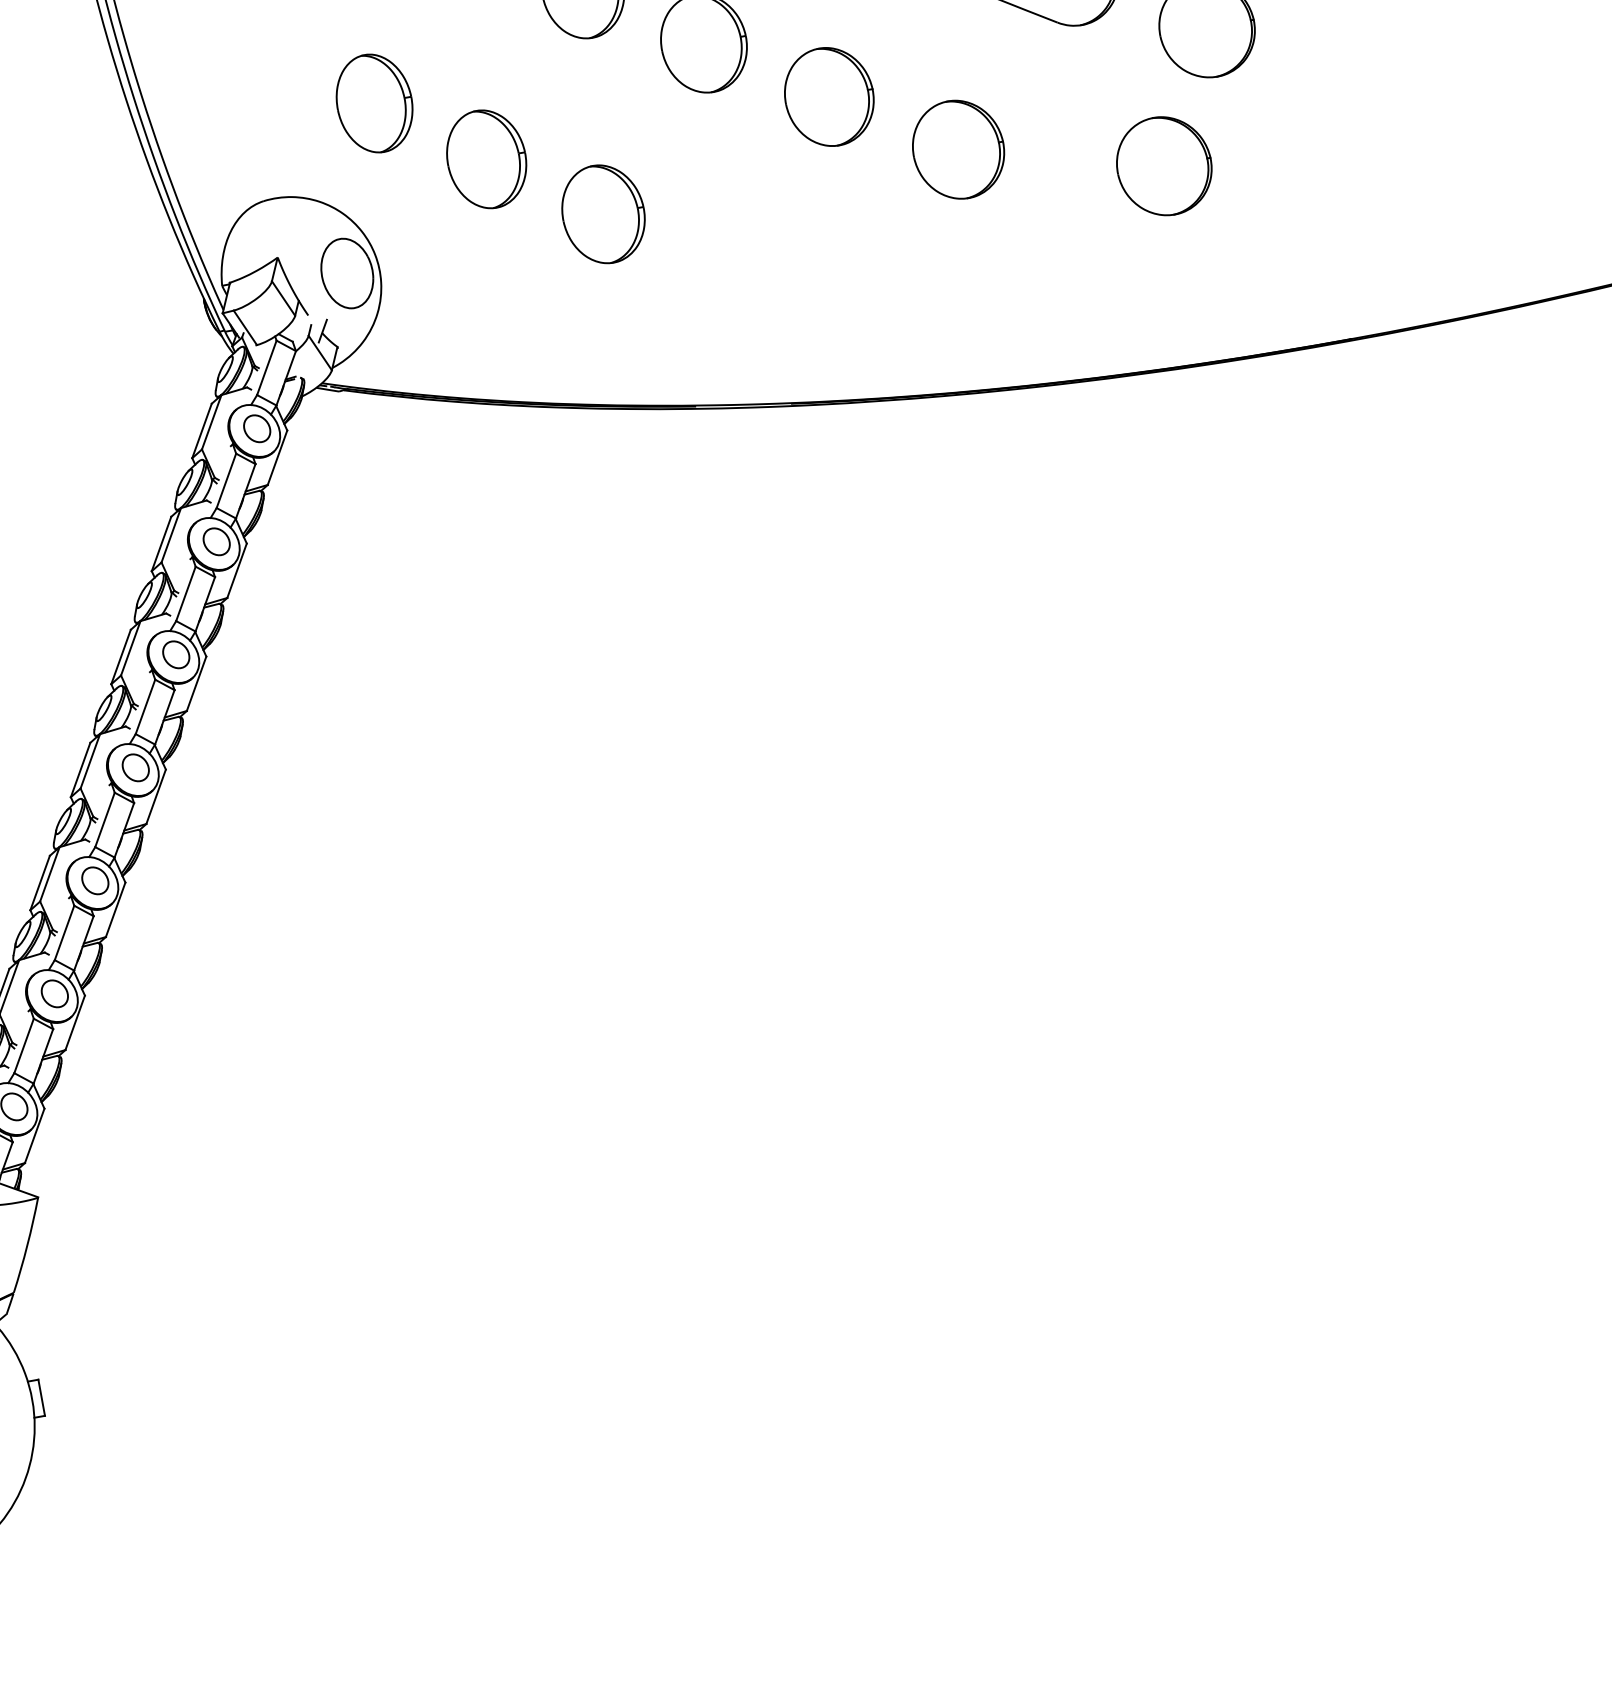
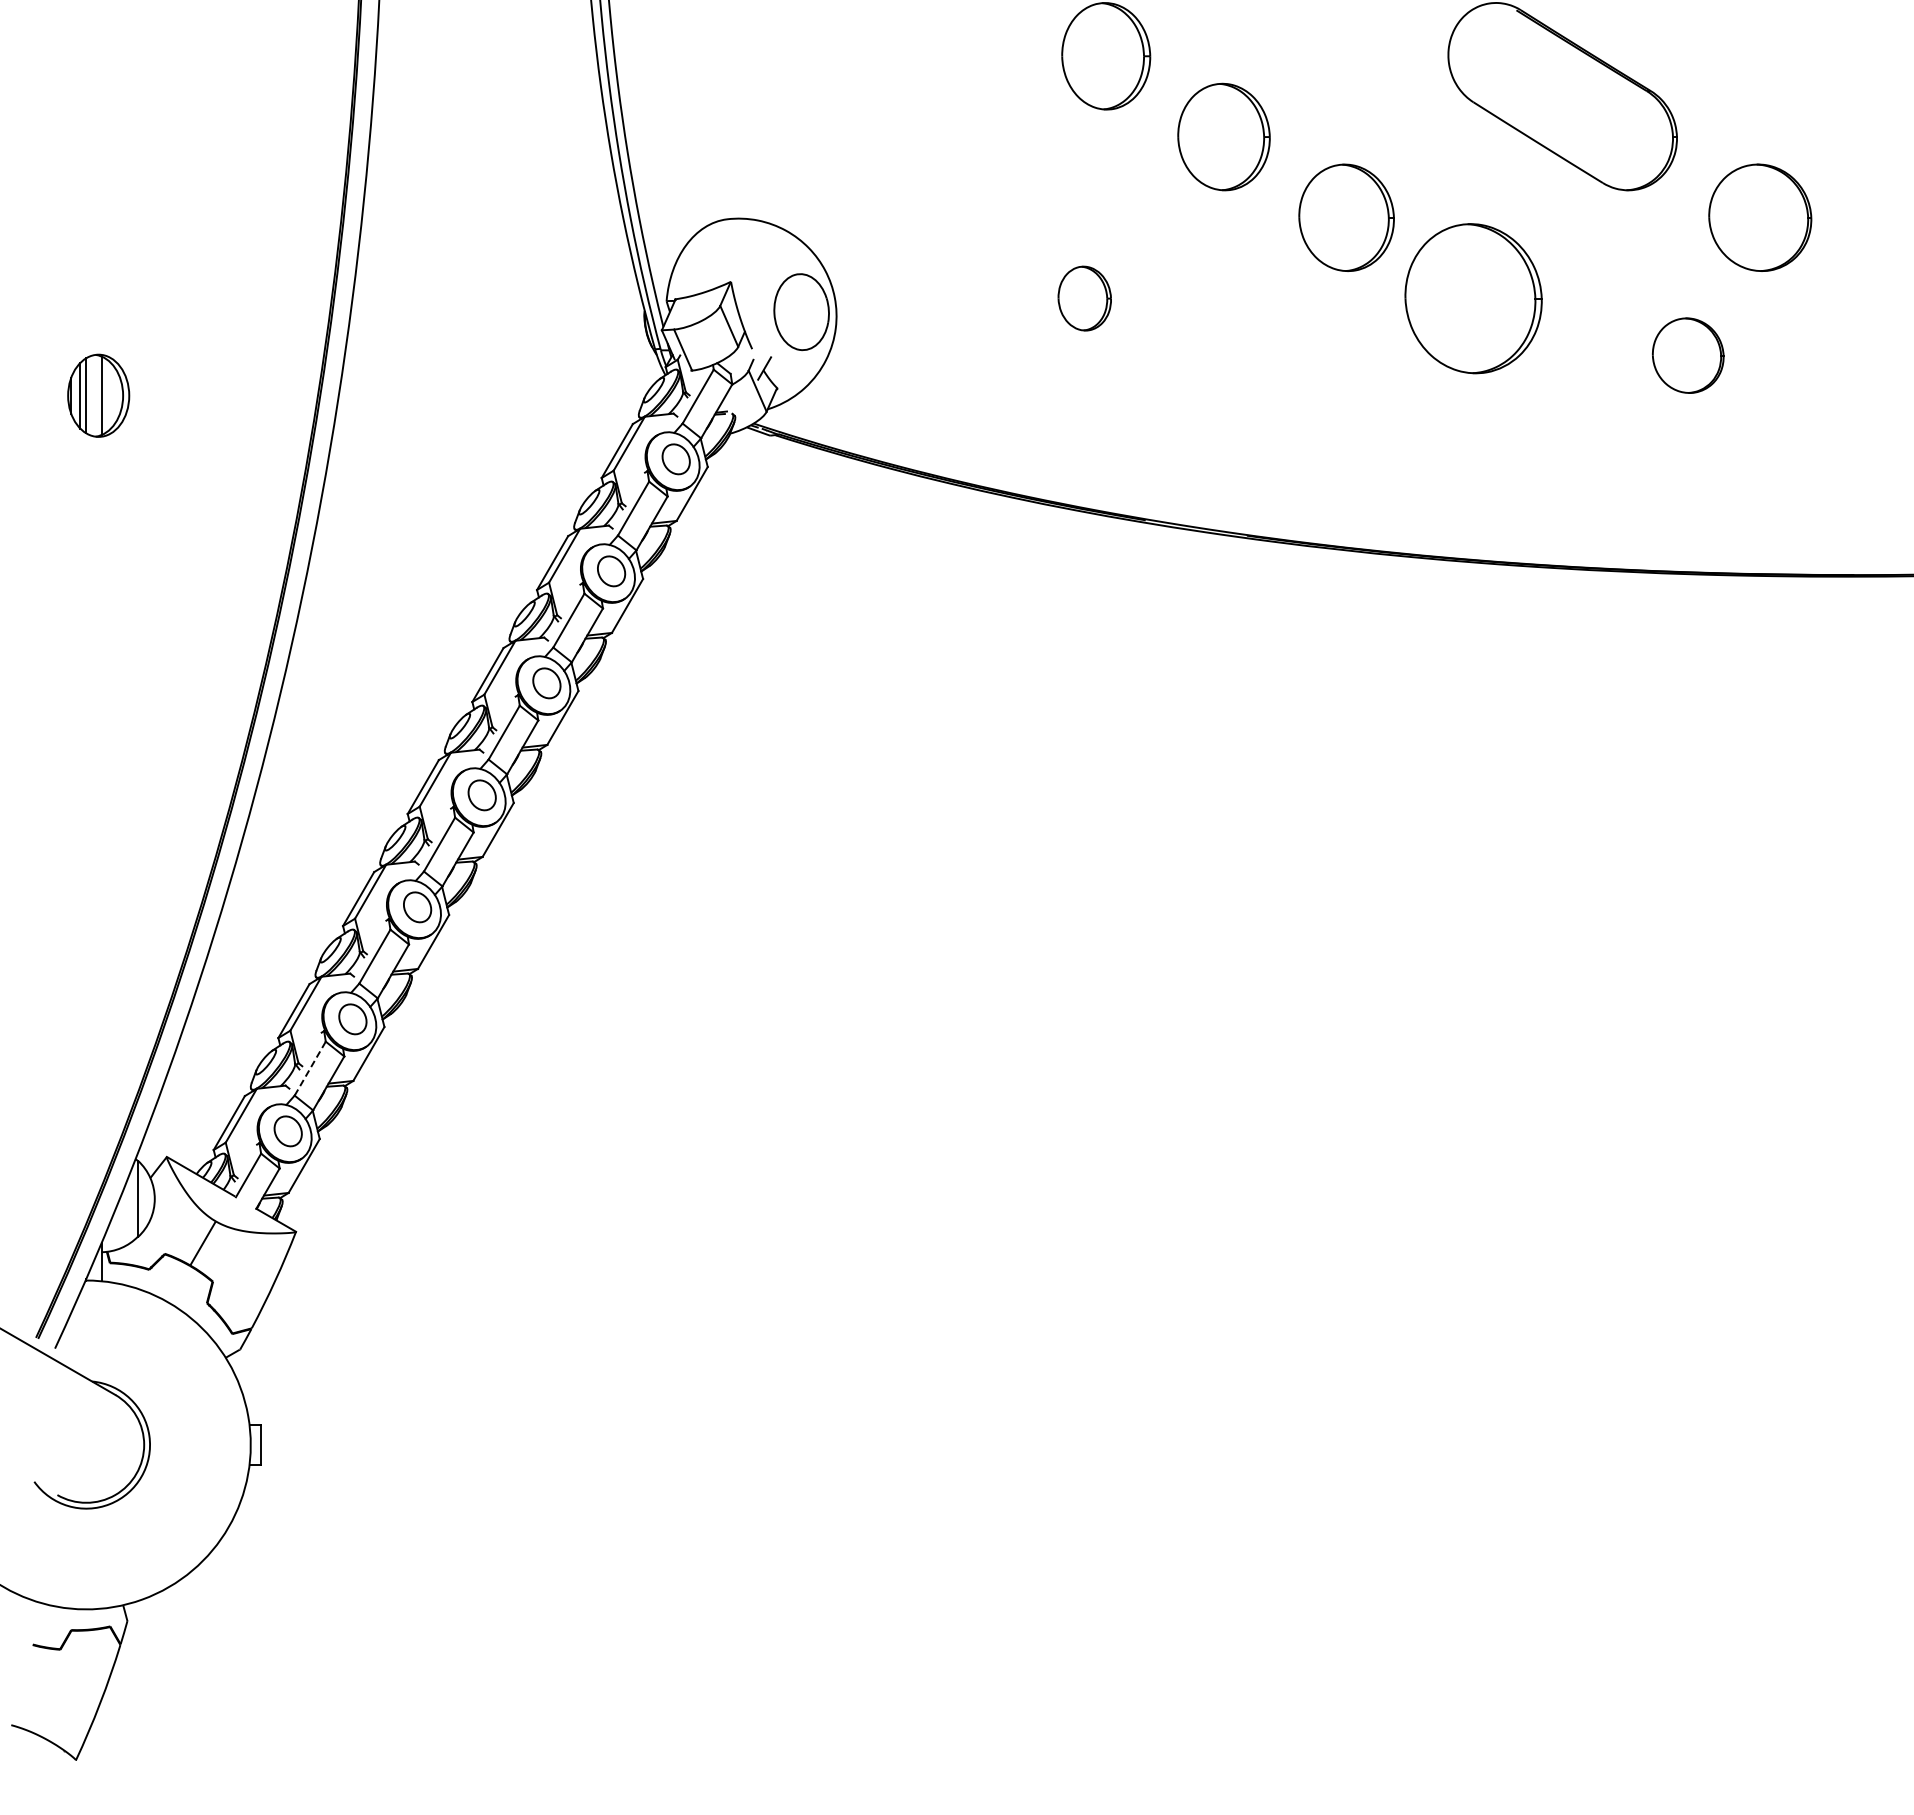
part: (374, 103) -> (863, 137), removed
part: (957, 149) -> (1472, 298), size x1.4
part: (486, 158) -> (971, 217), removed
part: (1163, 166) -> (1687, 355), size x0.7
part: (603, 214) -> (1084, 298), size x0.6
line: (24, 1045) -> (310, 1068), solid -> dashed

